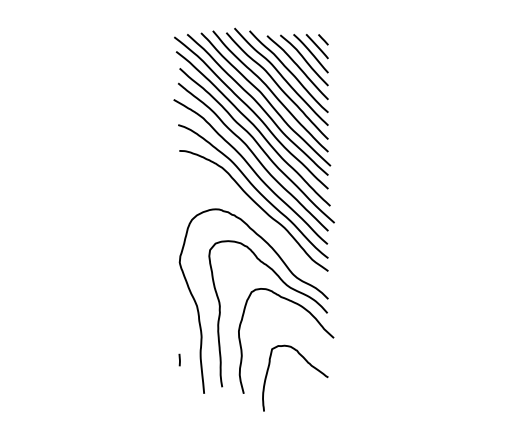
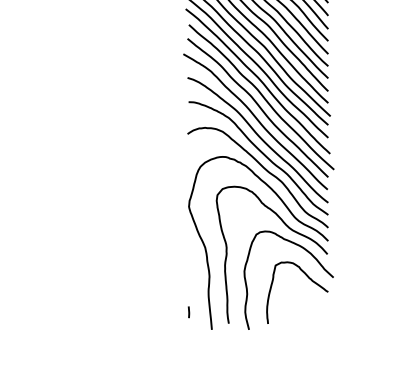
curve: (260, 223) -> (264, 170), added
line: (179, 359) -> (188, 311), moved
curve: (308, 364) -> (309, 279), moved

